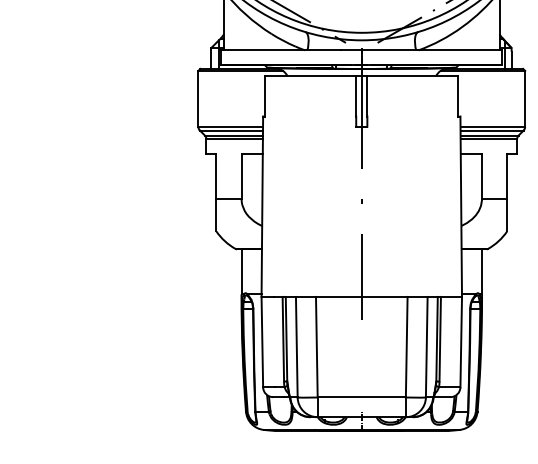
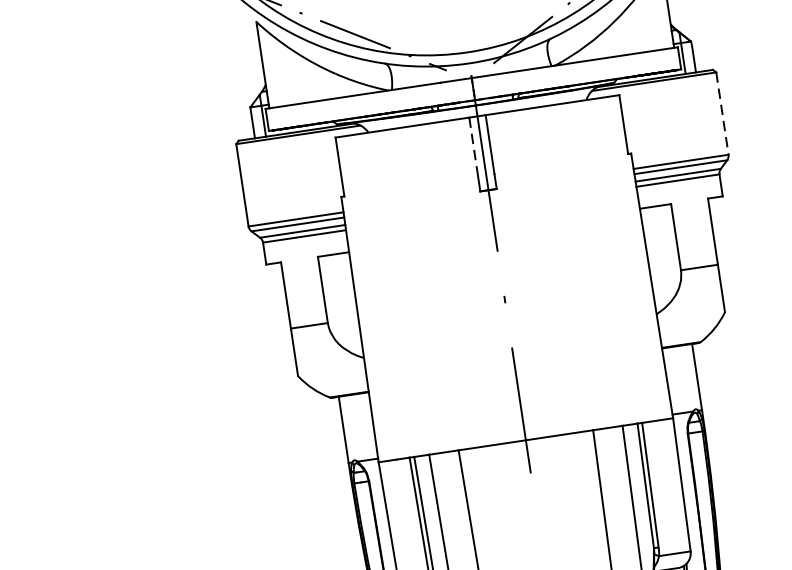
line: (356, 96) -> (474, 147), solid -> dashed
line: (525, 99) -> (723, 114), solid -> dashed

